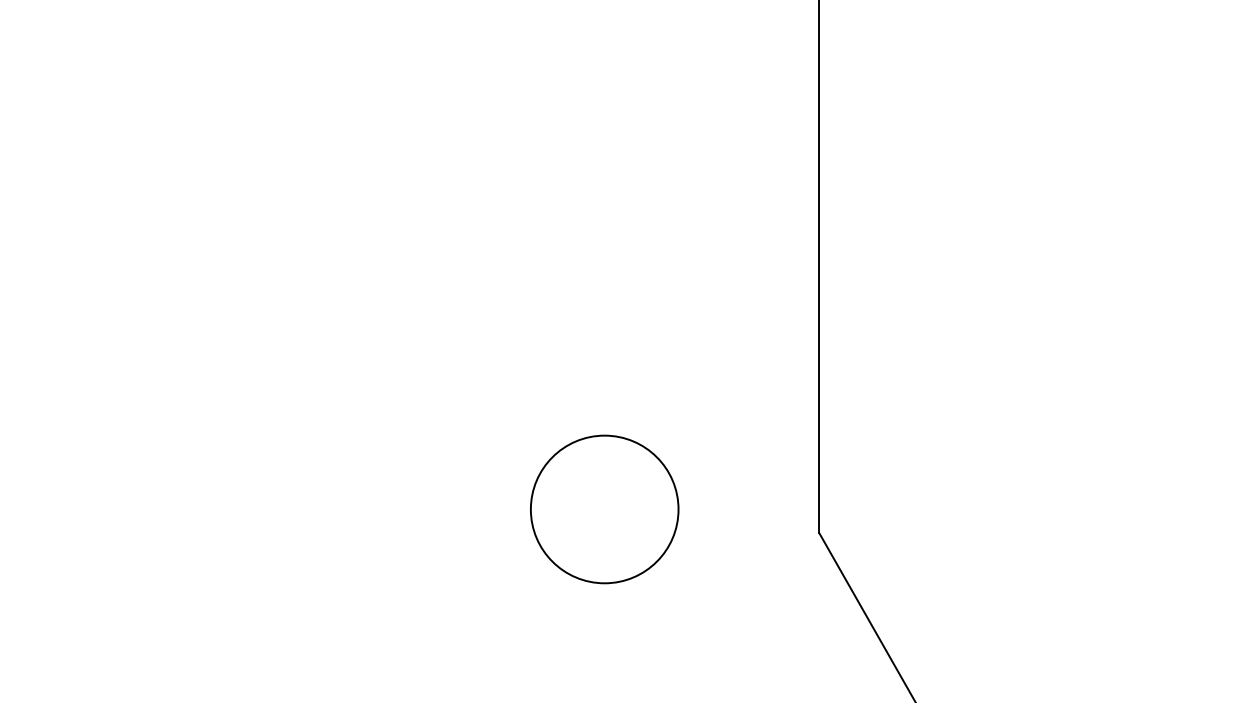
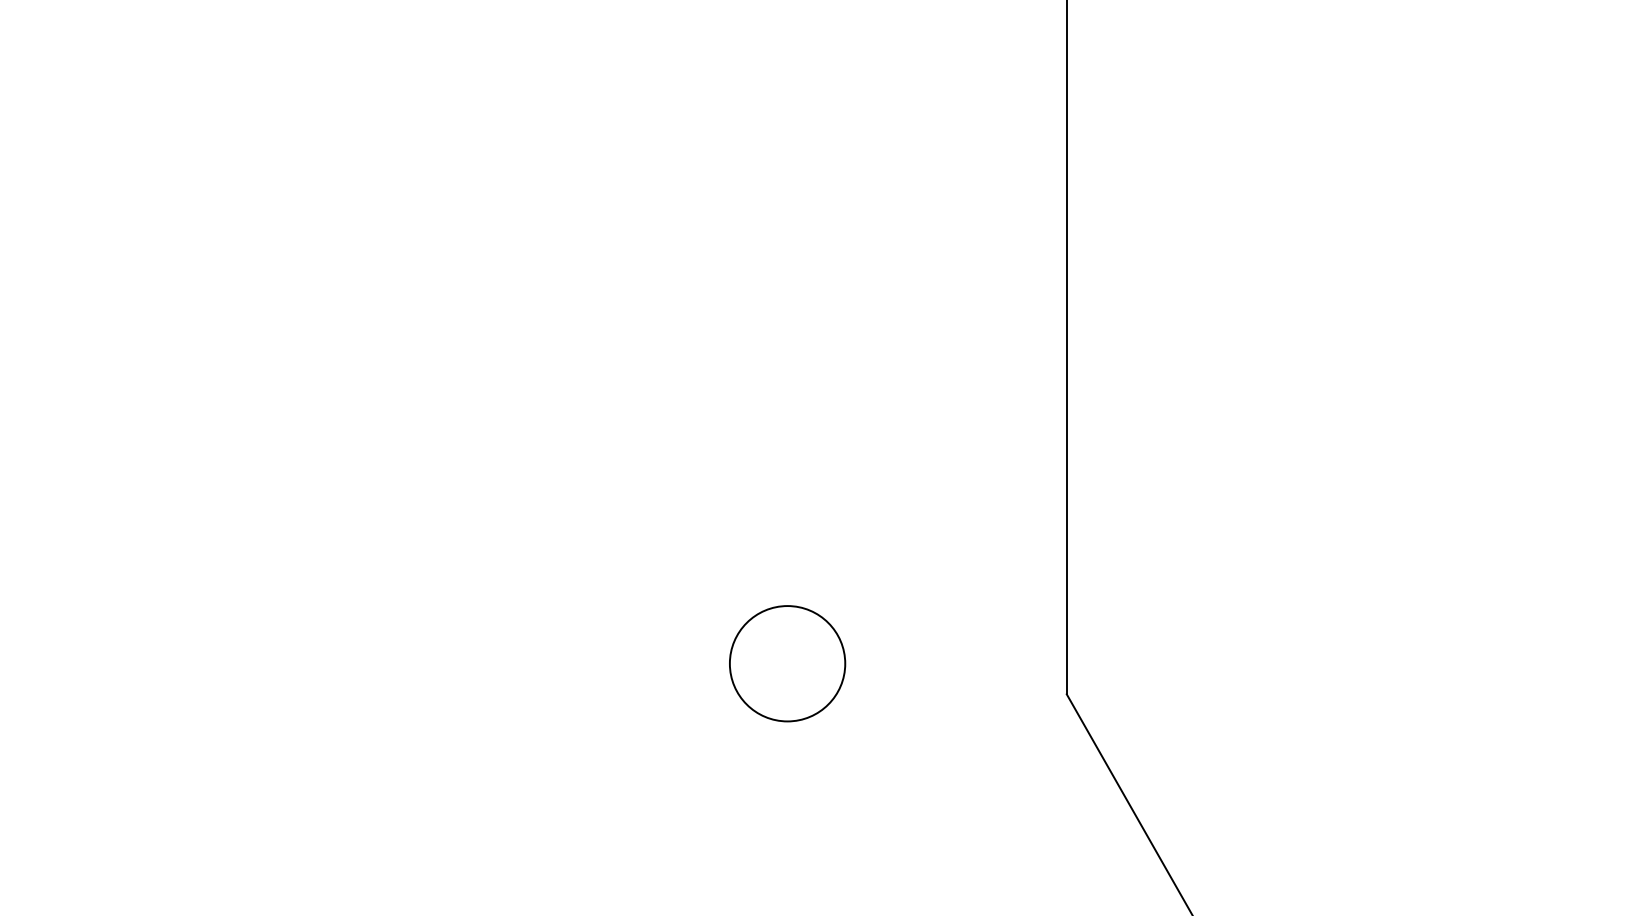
circle: (604, 509) -> (787, 663), size x0.6

